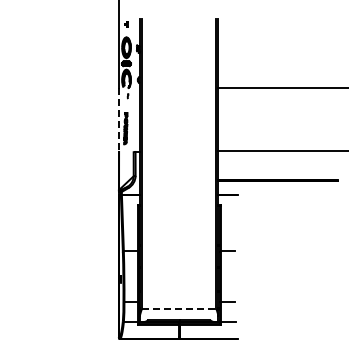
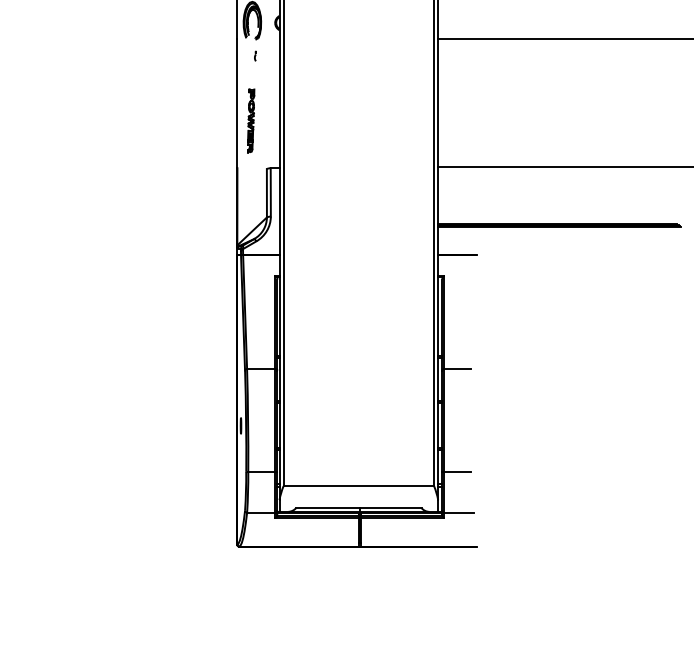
line: (118, 119) -> (236, 102), dashed -> solid
line: (179, 309) -> (359, 486), dashed -> solid

